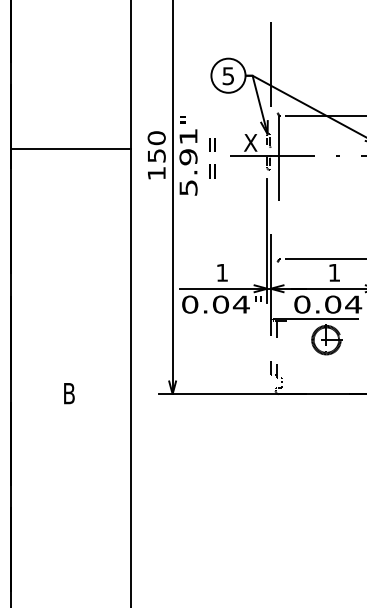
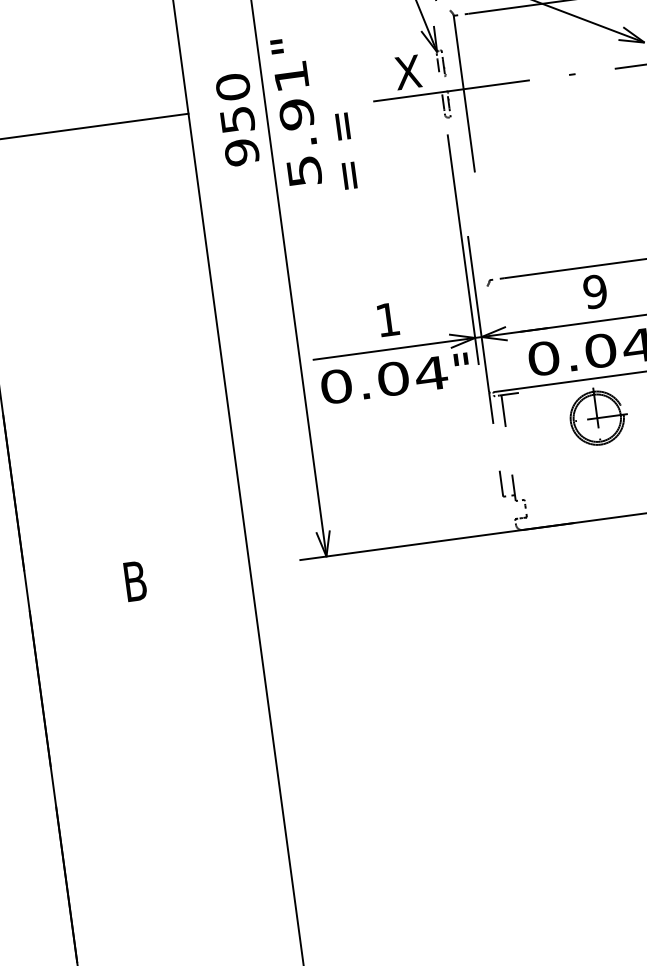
text: (212, 158) -> (346, 151), moved
text: (156, 173) -> (241, 152), 150 -> 950
text: (334, 272) -> (595, 291), 1 -> 9

